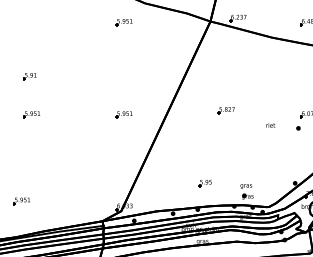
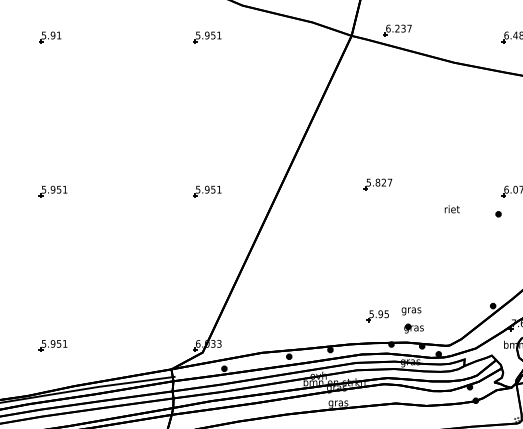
part: (29, 76) -> (49, 37), moved
part: (204, 183) -> (376, 316), moved
part: (21, 201) -> (52, 346), moved

